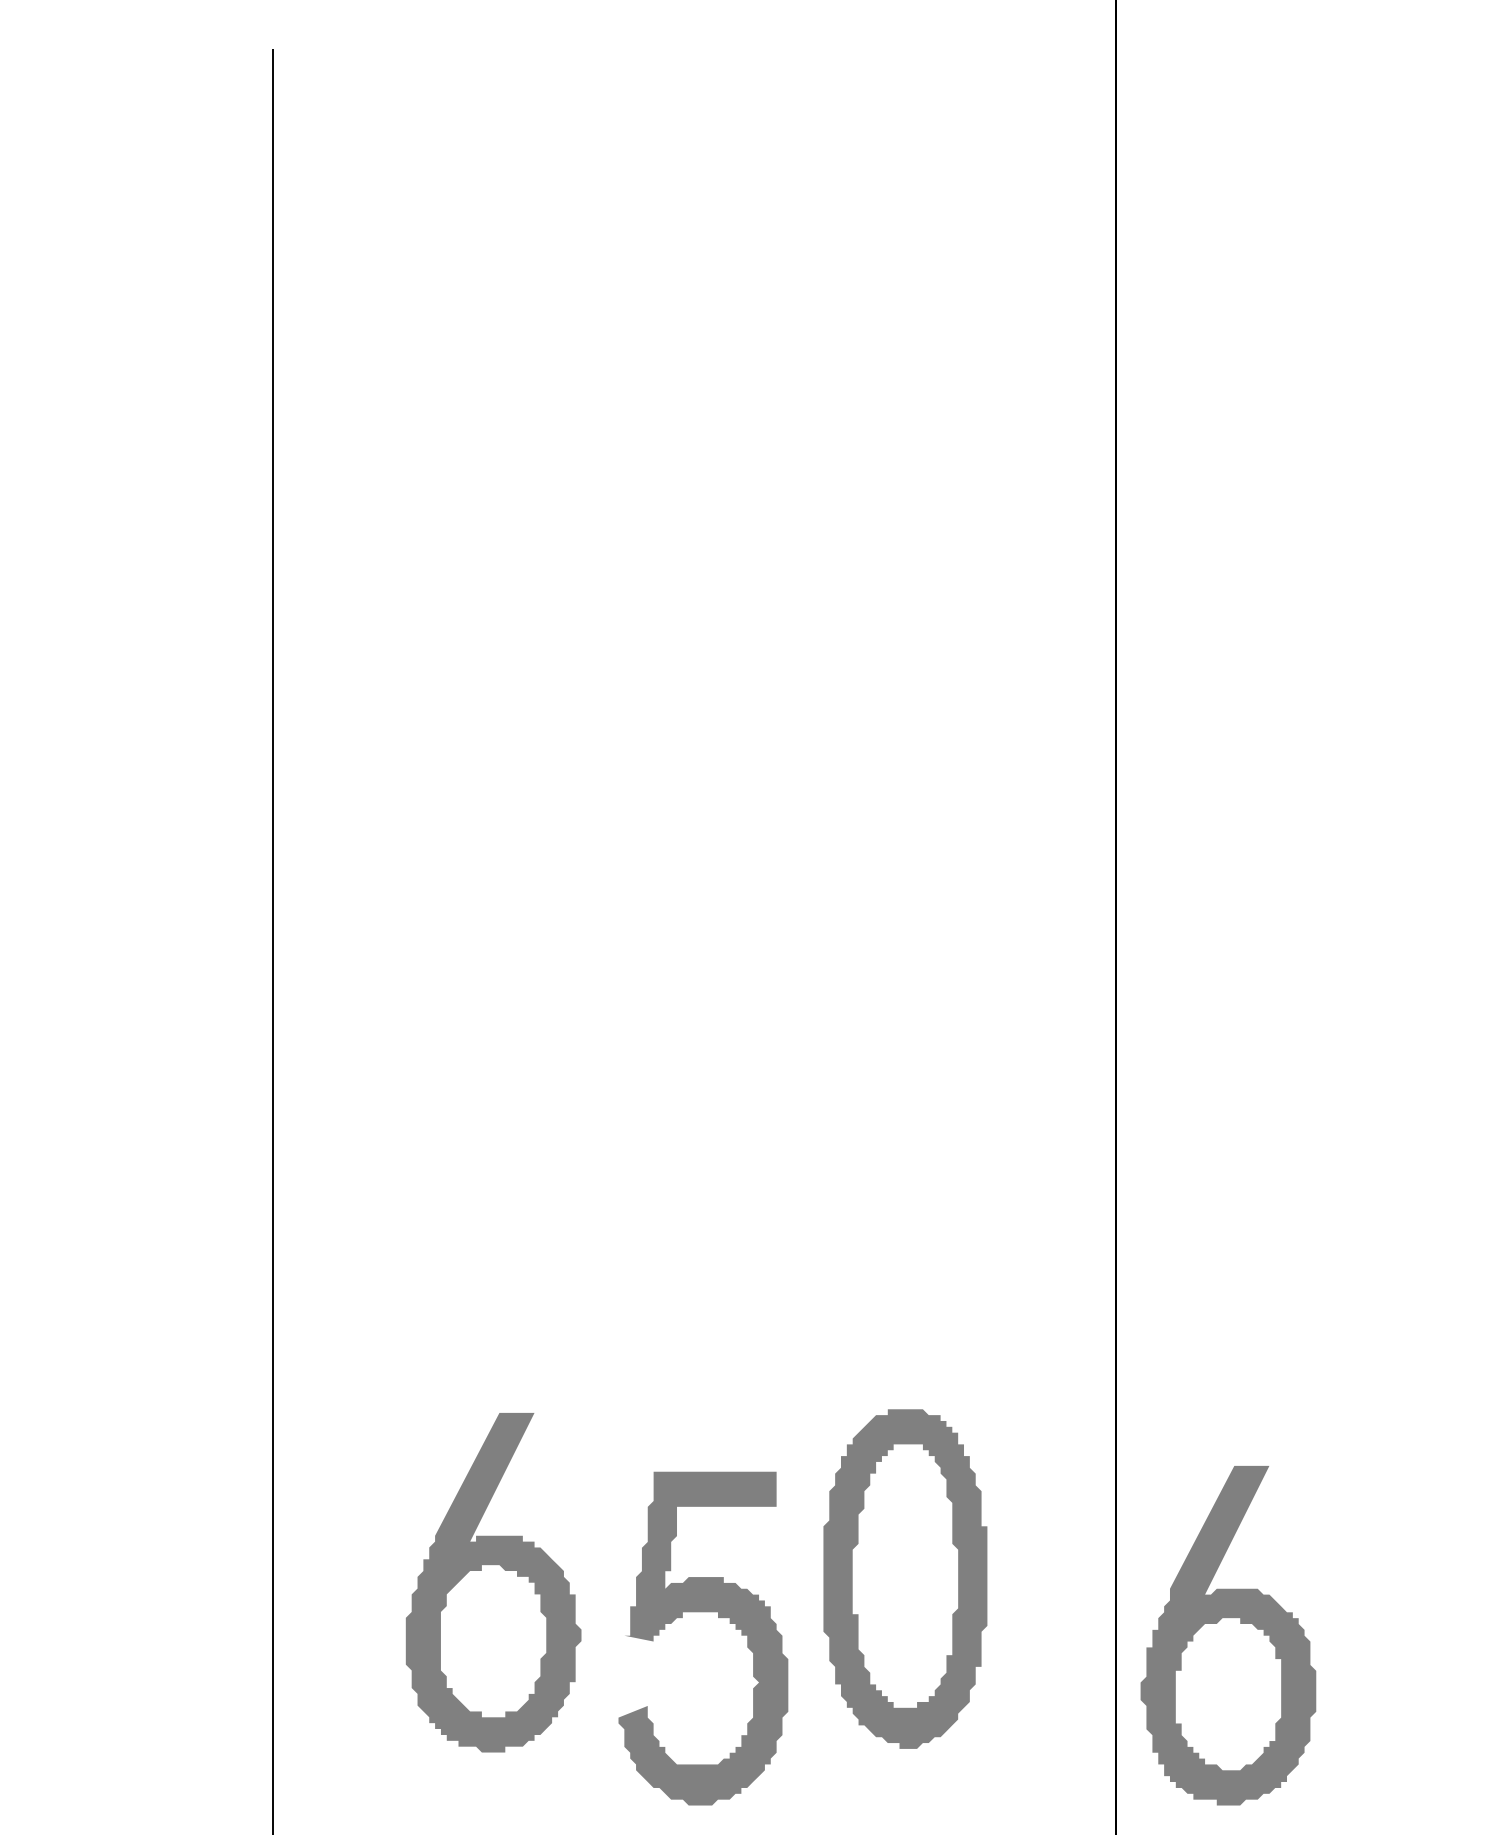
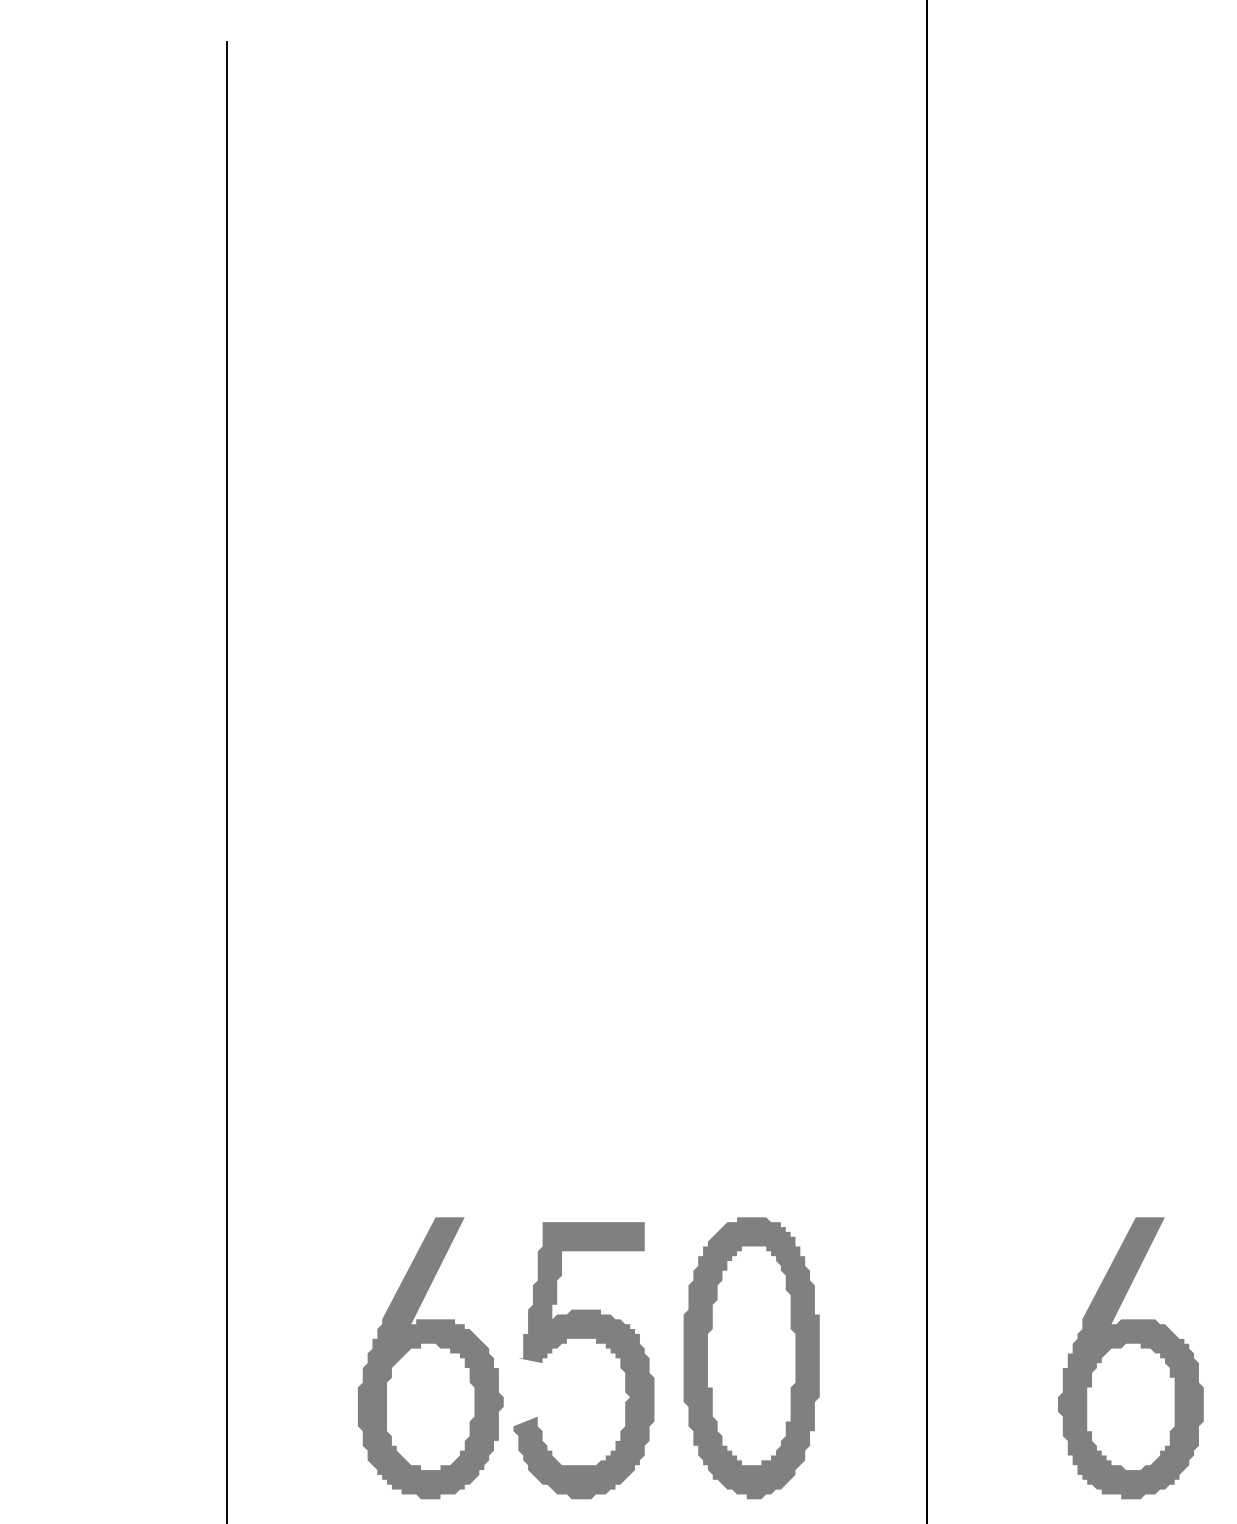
part: (905, 1579) -> (751, 1358), moved
part: (493, 1582) -> (430, 1358), moved
part: (1227, 1635) -> (1130, 1358), moved

